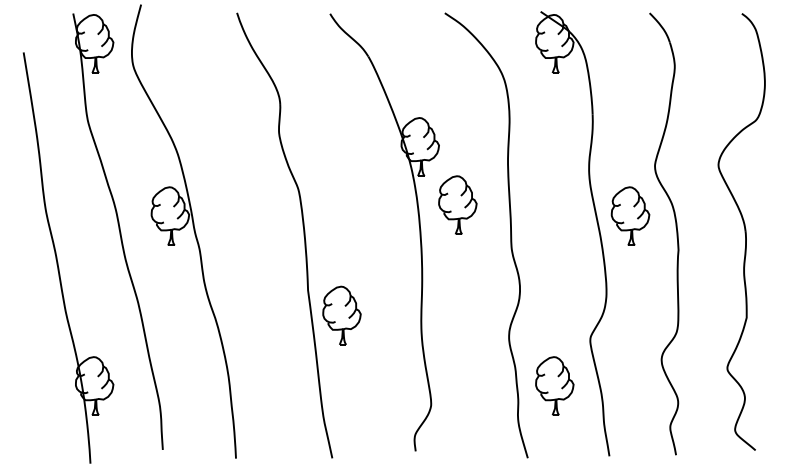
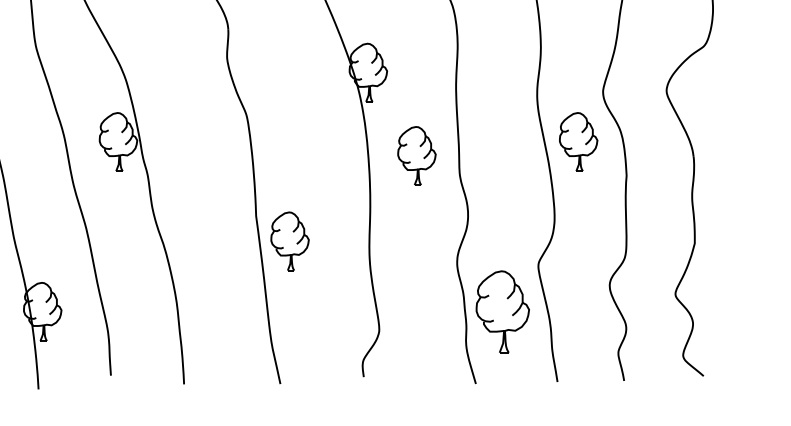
part: (457, 204) -> (416, 155), moved
part: (554, 385) -> (502, 311), size x1.4

